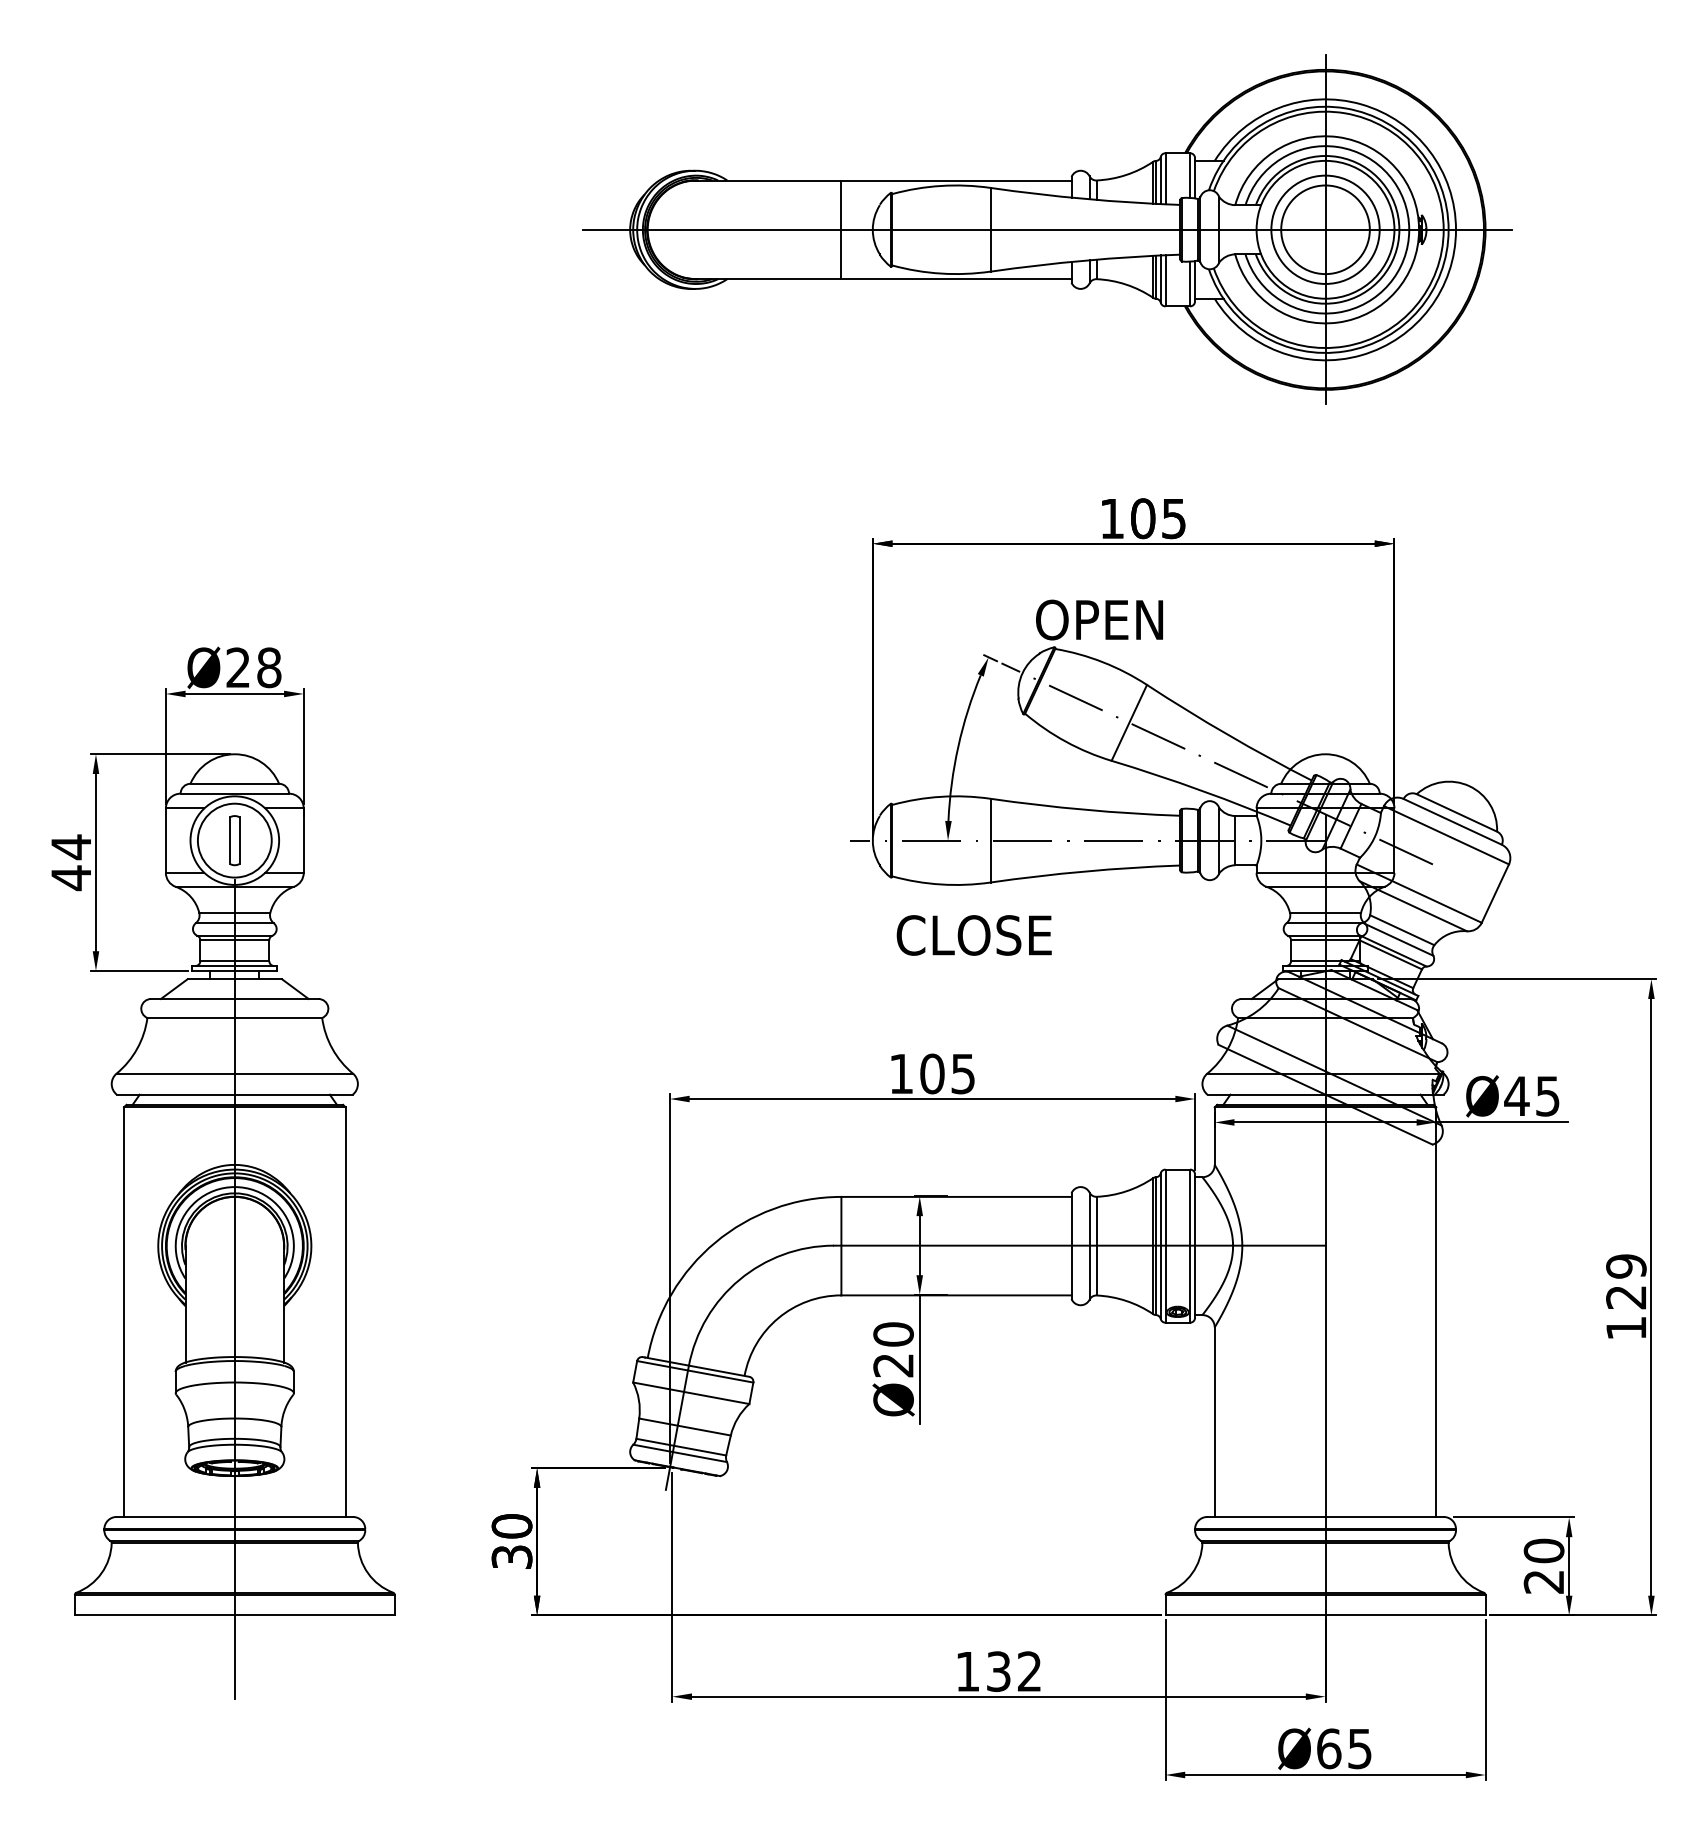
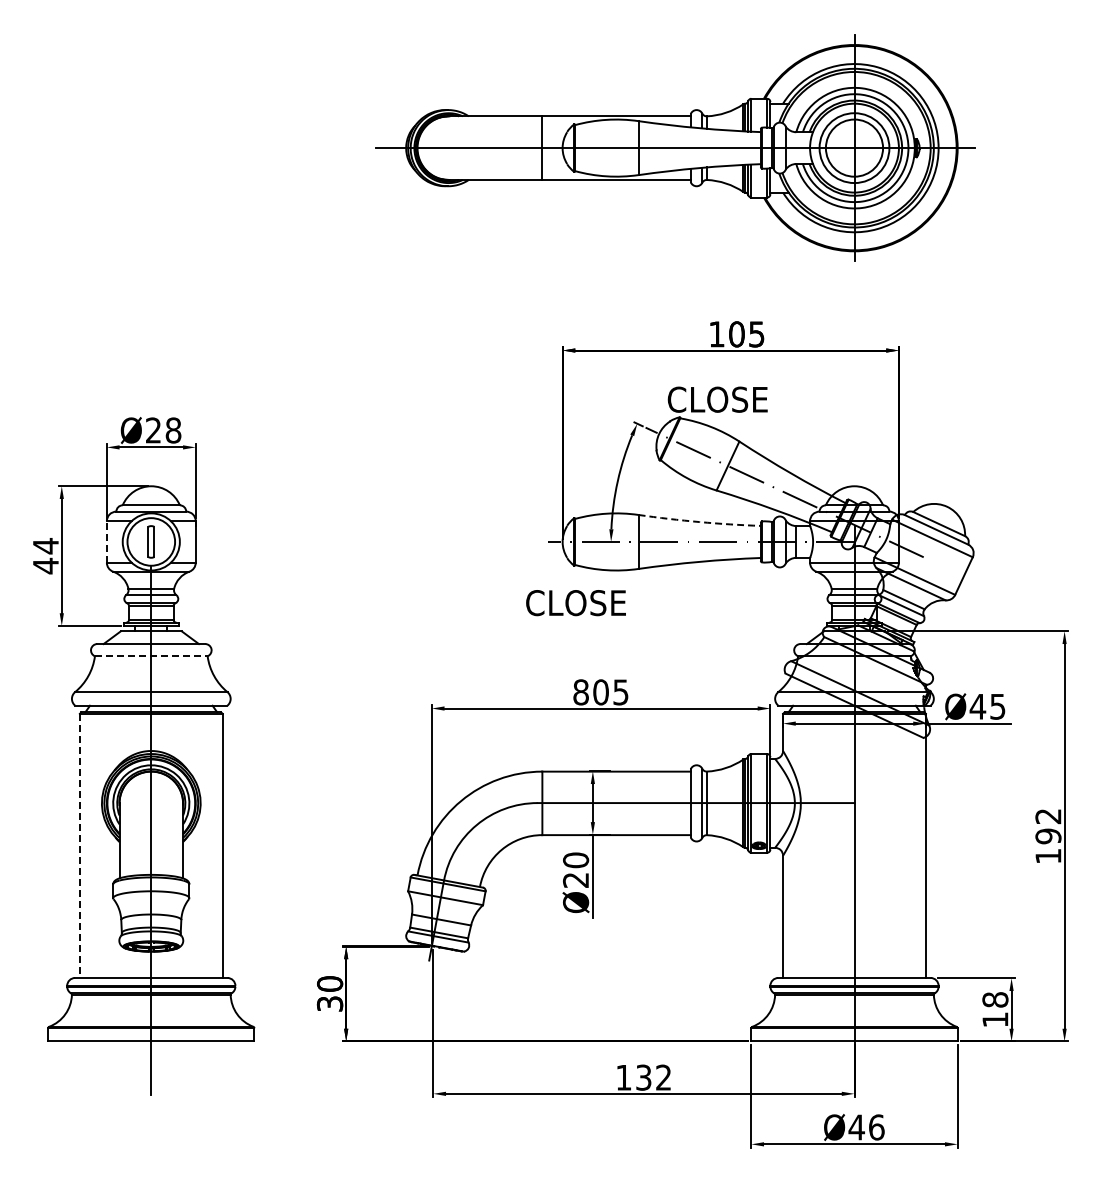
text: (1116, 619) -> (719, 399), OPEN -> CLOSE
arc: (1085, 810) -> (699, 522), solid -> dashed
line: (165, 839) -> (106, 541), solid -> dashed
text: (973, 936) -> (575, 603), moved
line: (235, 1018) -> (151, 656), solid -> dashed
text: (900, 1074) -> (580, 692), 105 -> 805
text: (1626, 1282) -> (1048, 826), 129 -> 192
line: (123, 1313) -> (79, 846), solid -> dashed
text: (1544, 1565) -> (995, 1009), 20 -> 18
text: (1344, 1748) -> (866, 1127), Ø65 -> Ø46

